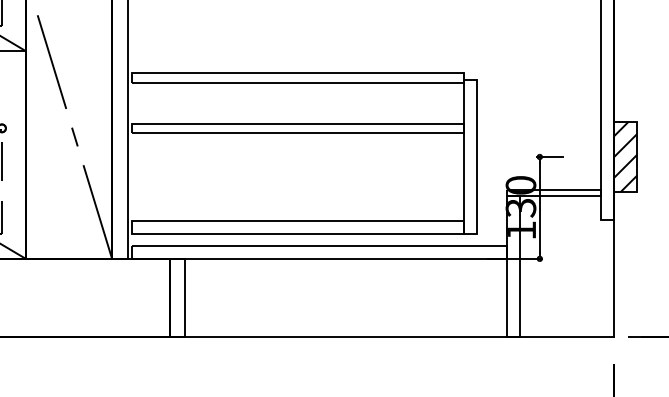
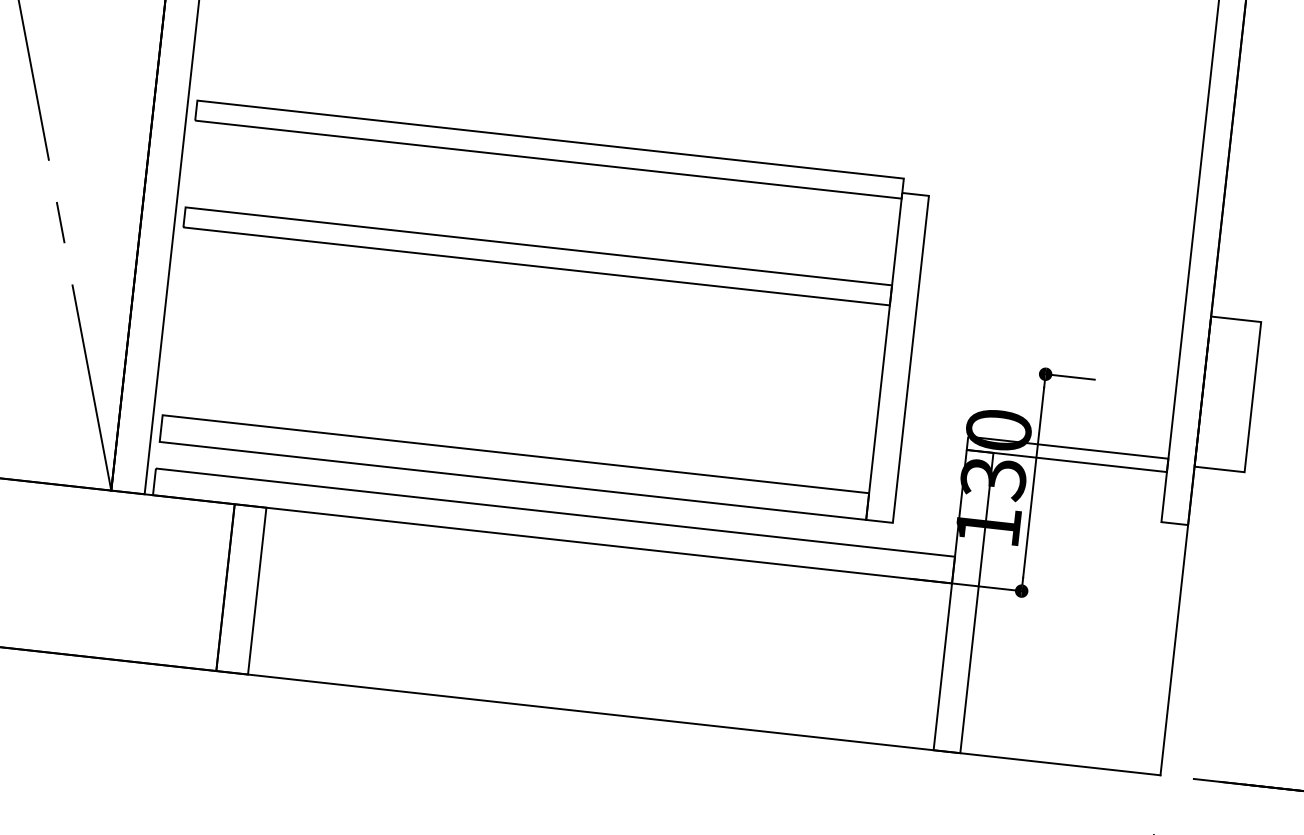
hatch: (625, 156) -> (1228, 393), removed

